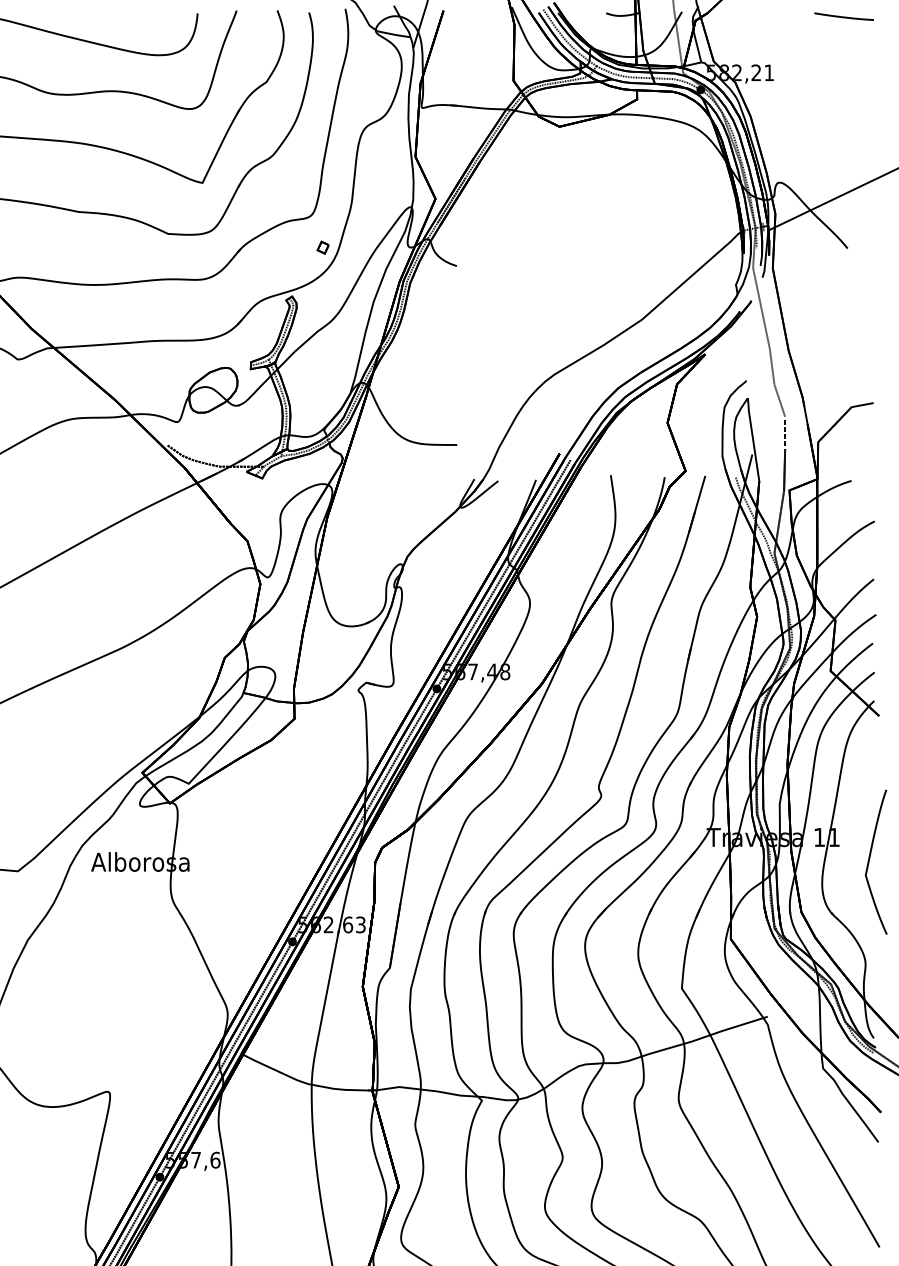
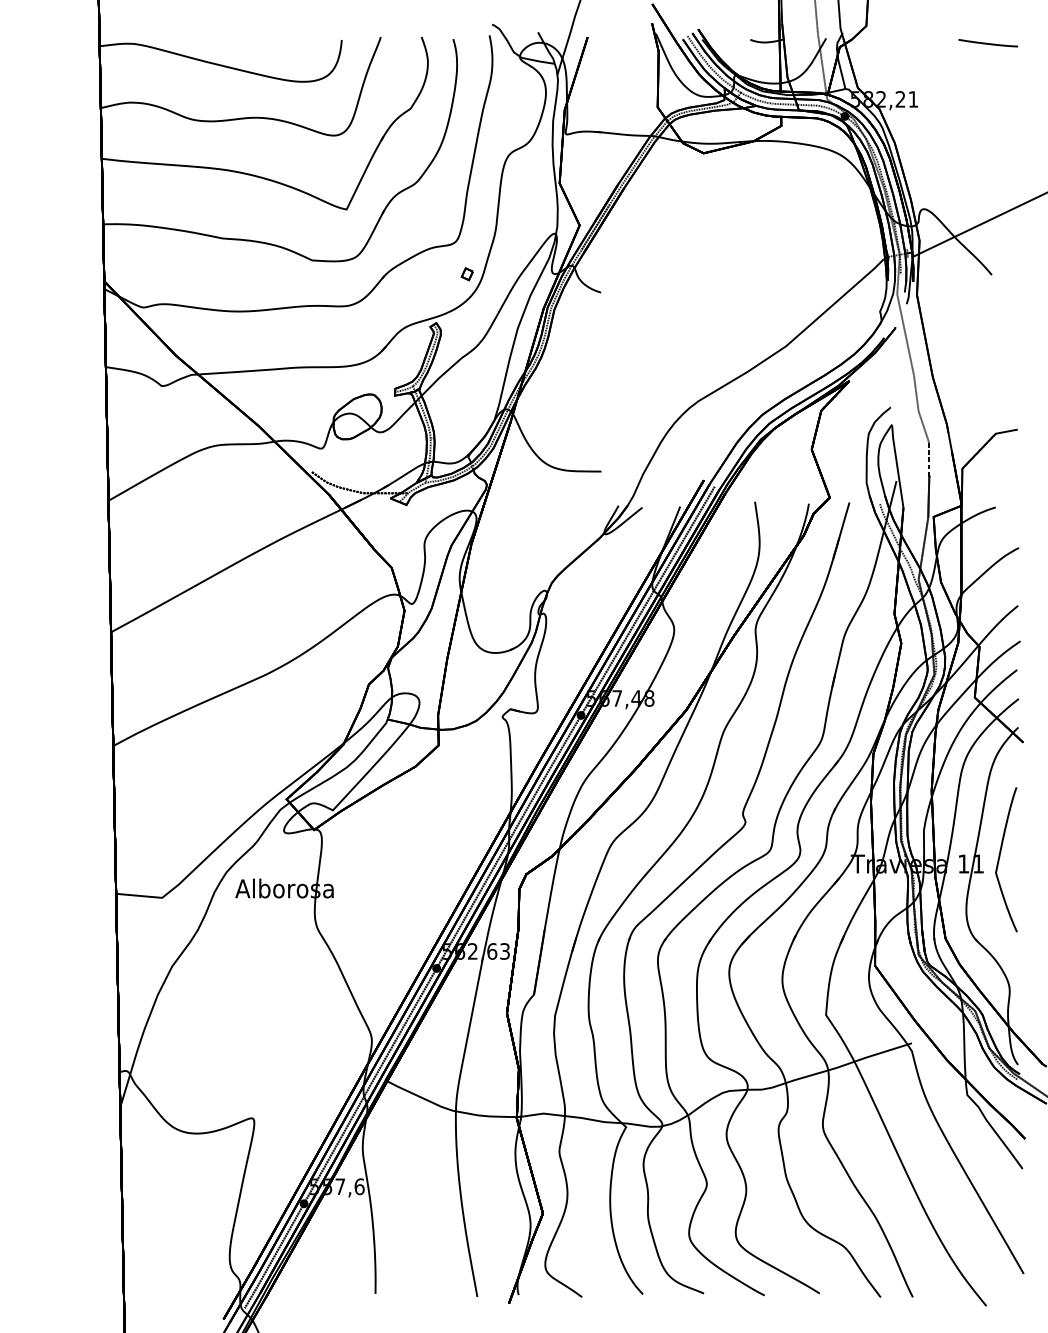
part: (870, 859) -> (1000, 857), moved

